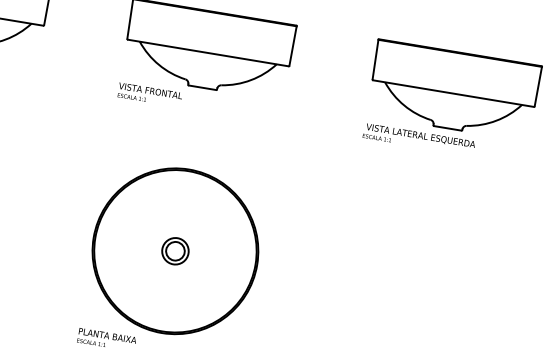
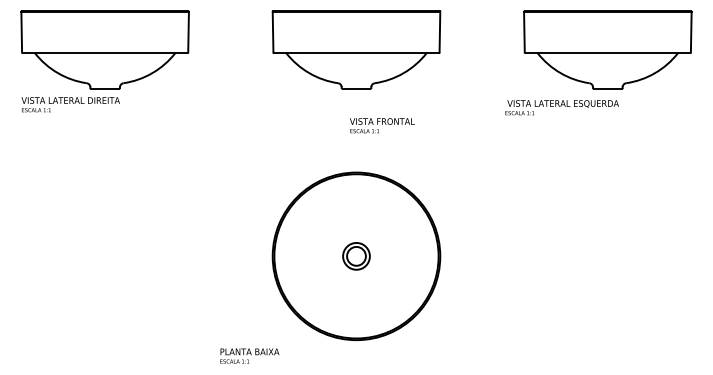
text: (150, 94) -> (382, 125), moved
text: (418, 139) -> (561, 107), moved
text: (106, 339) -> (249, 355), moved

